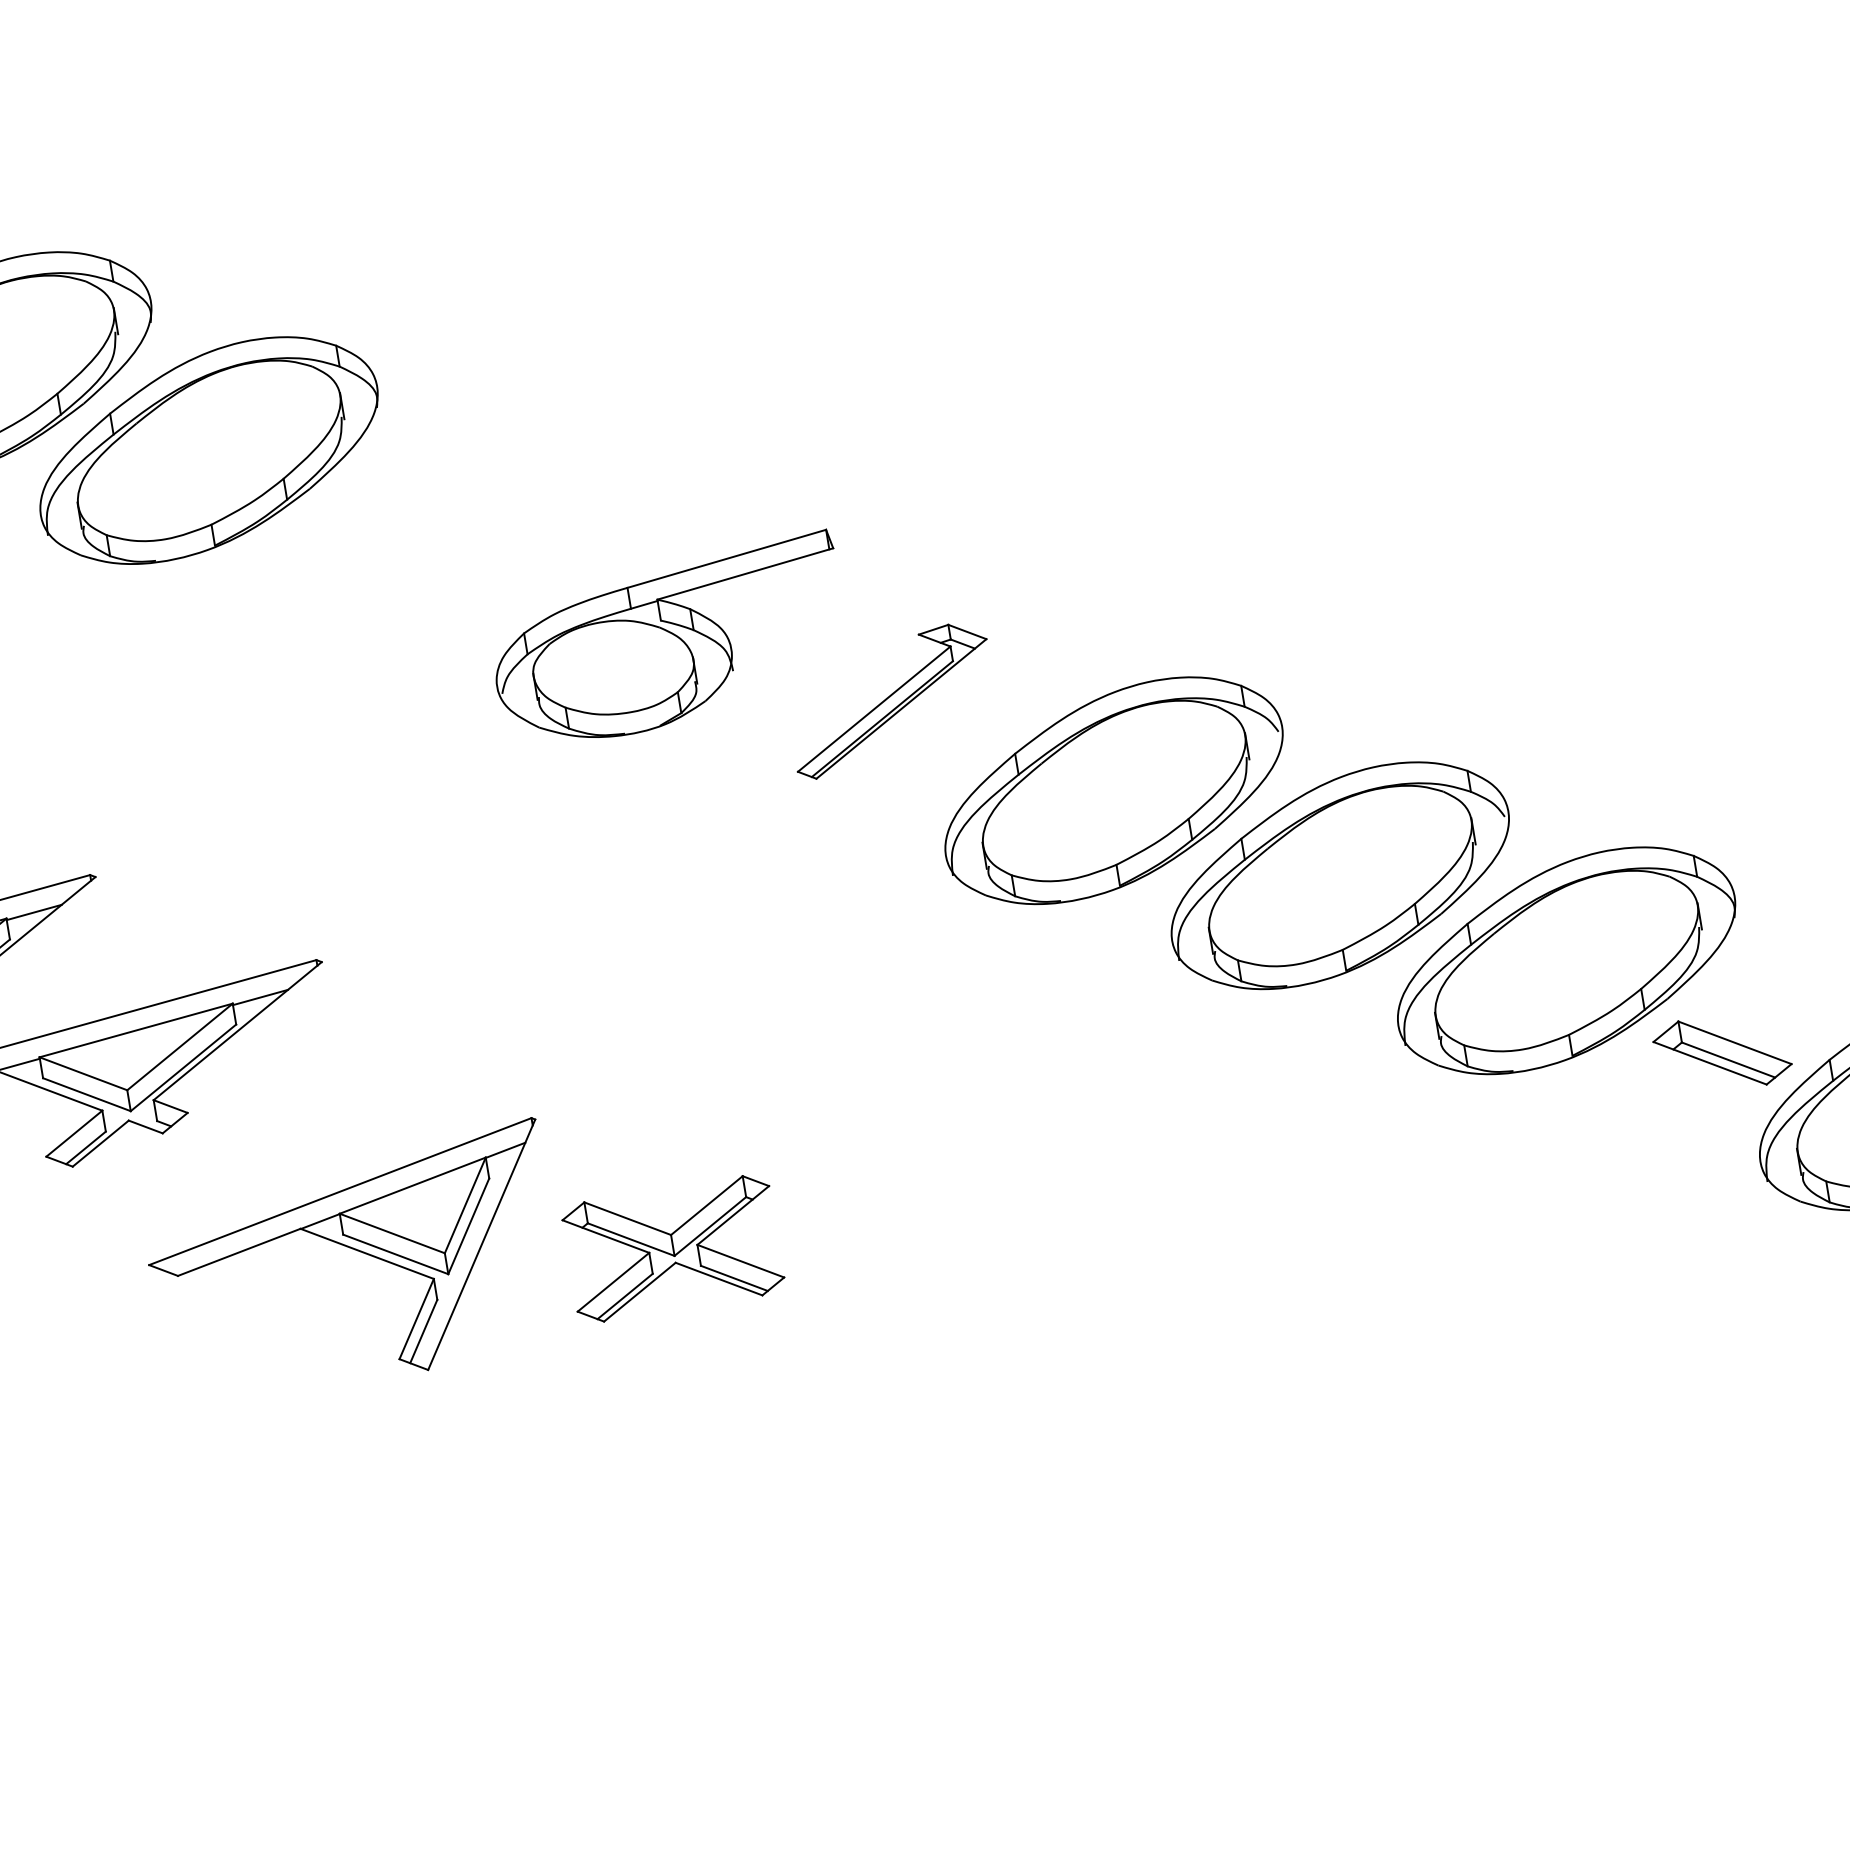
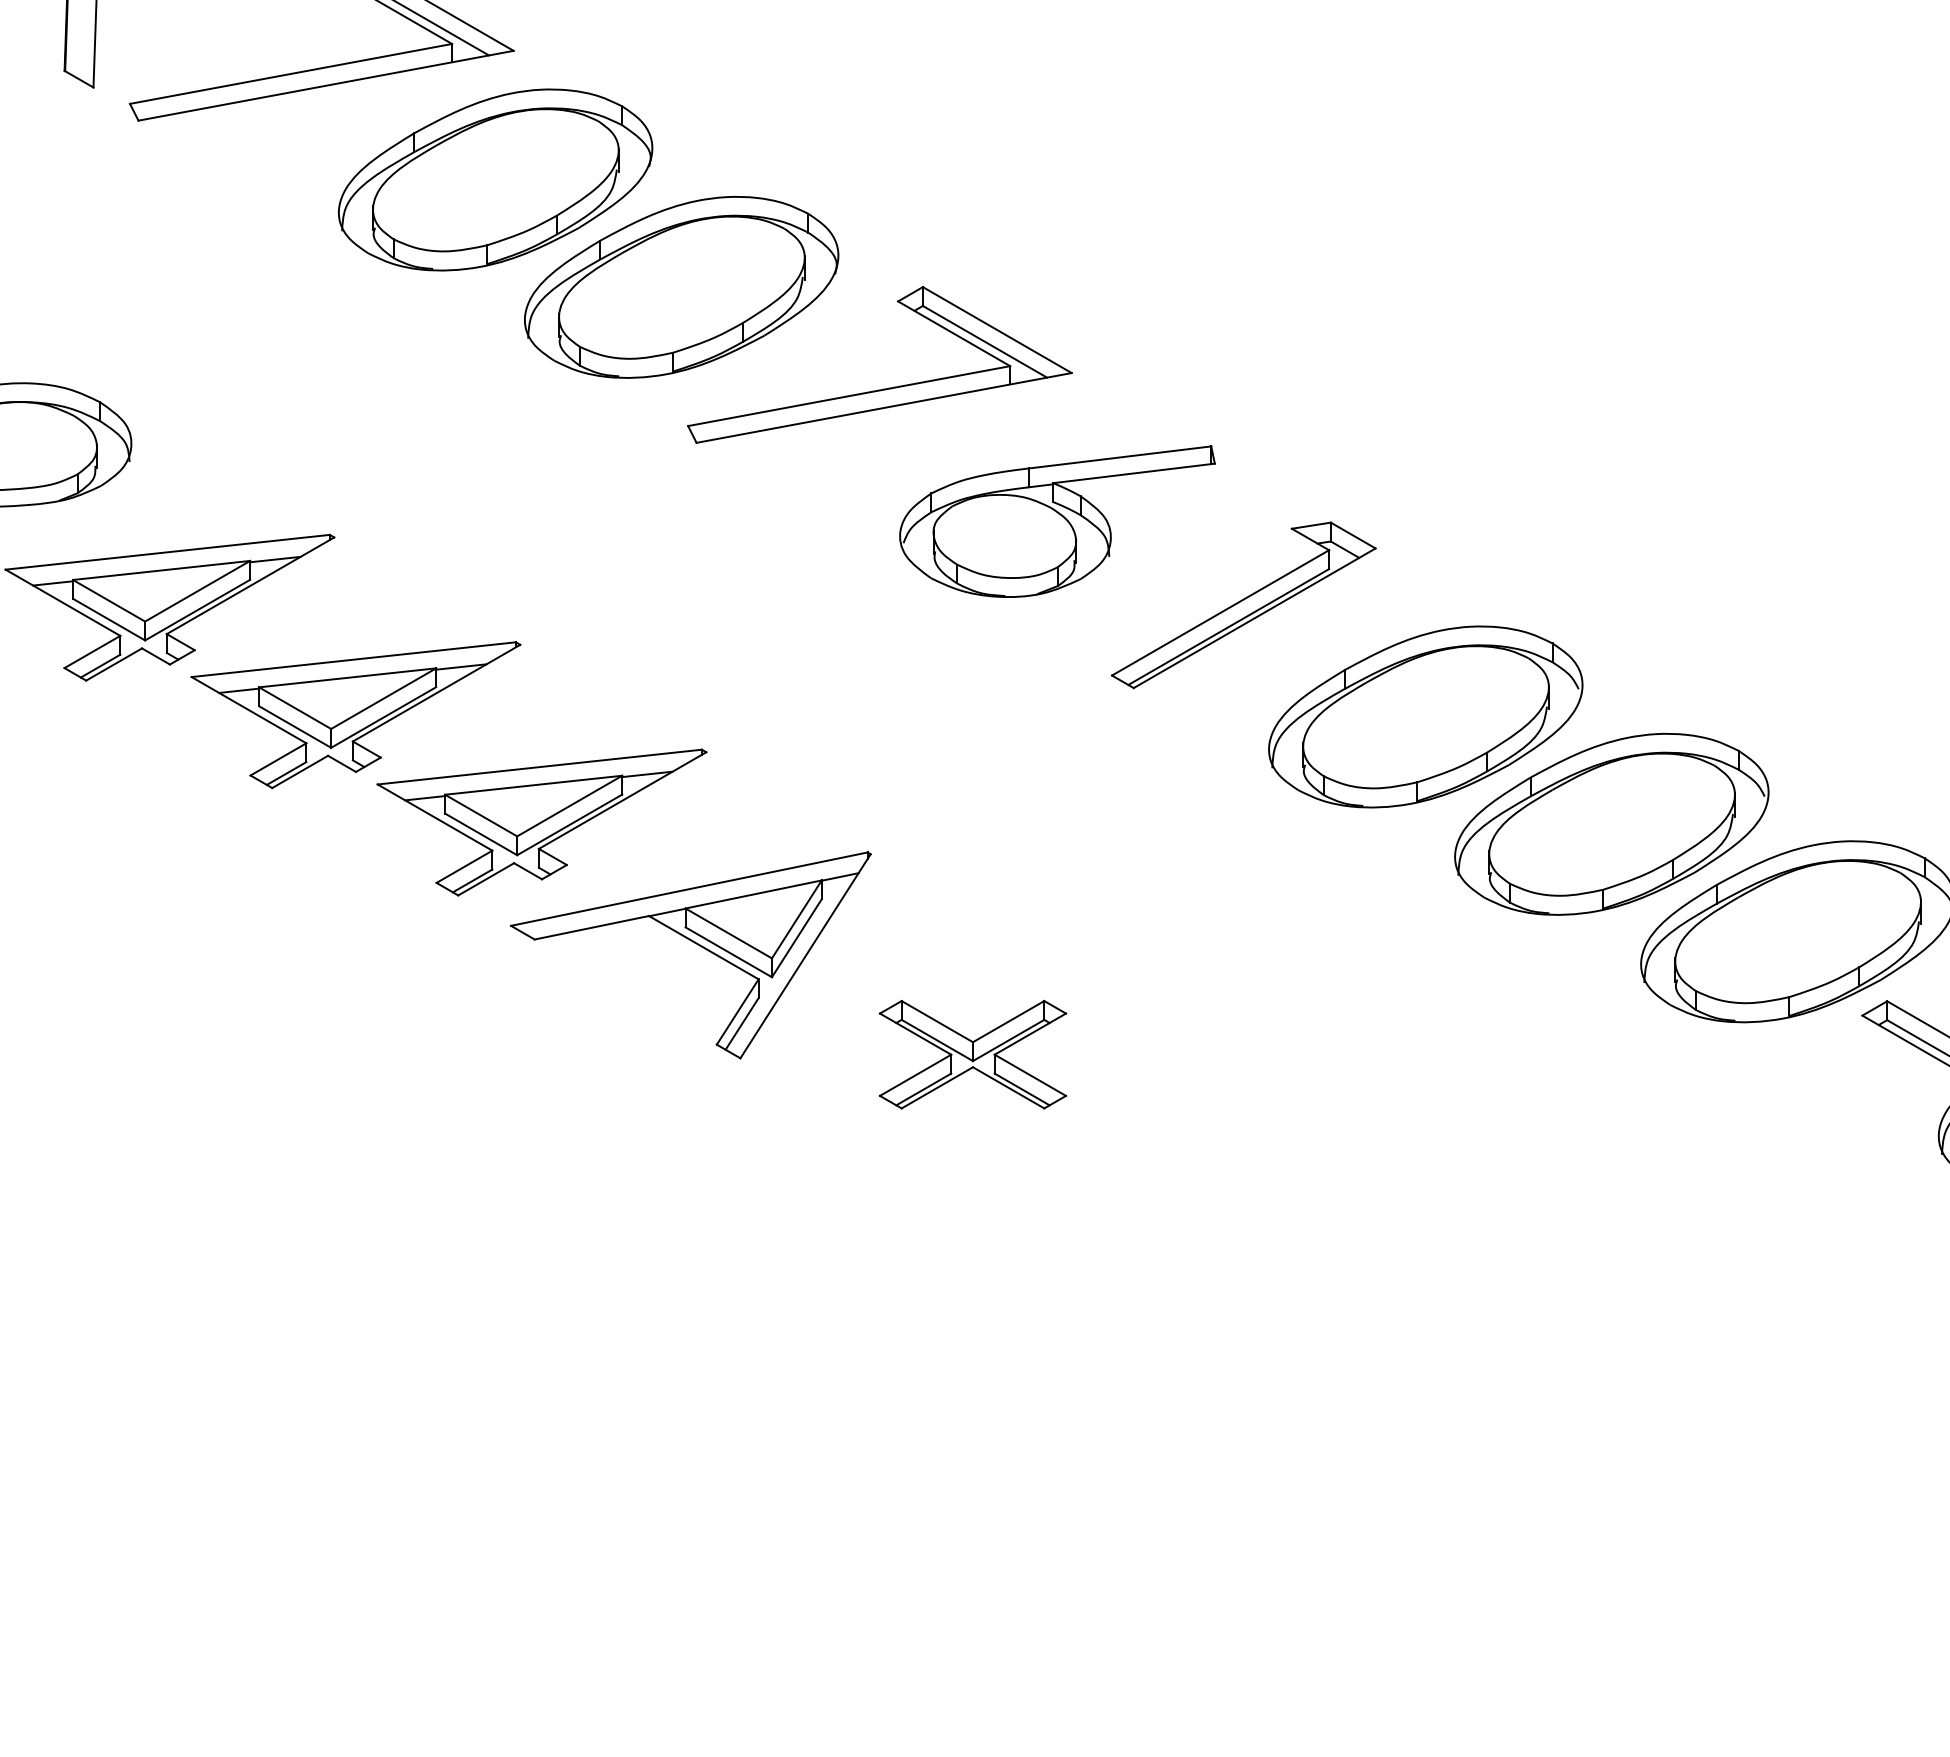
part: (451, 525) -> (883, 388), added
part: (891, 700) -> (1243, 605), size x1.43
part: (359, 1252) -> (697, 945), moved

